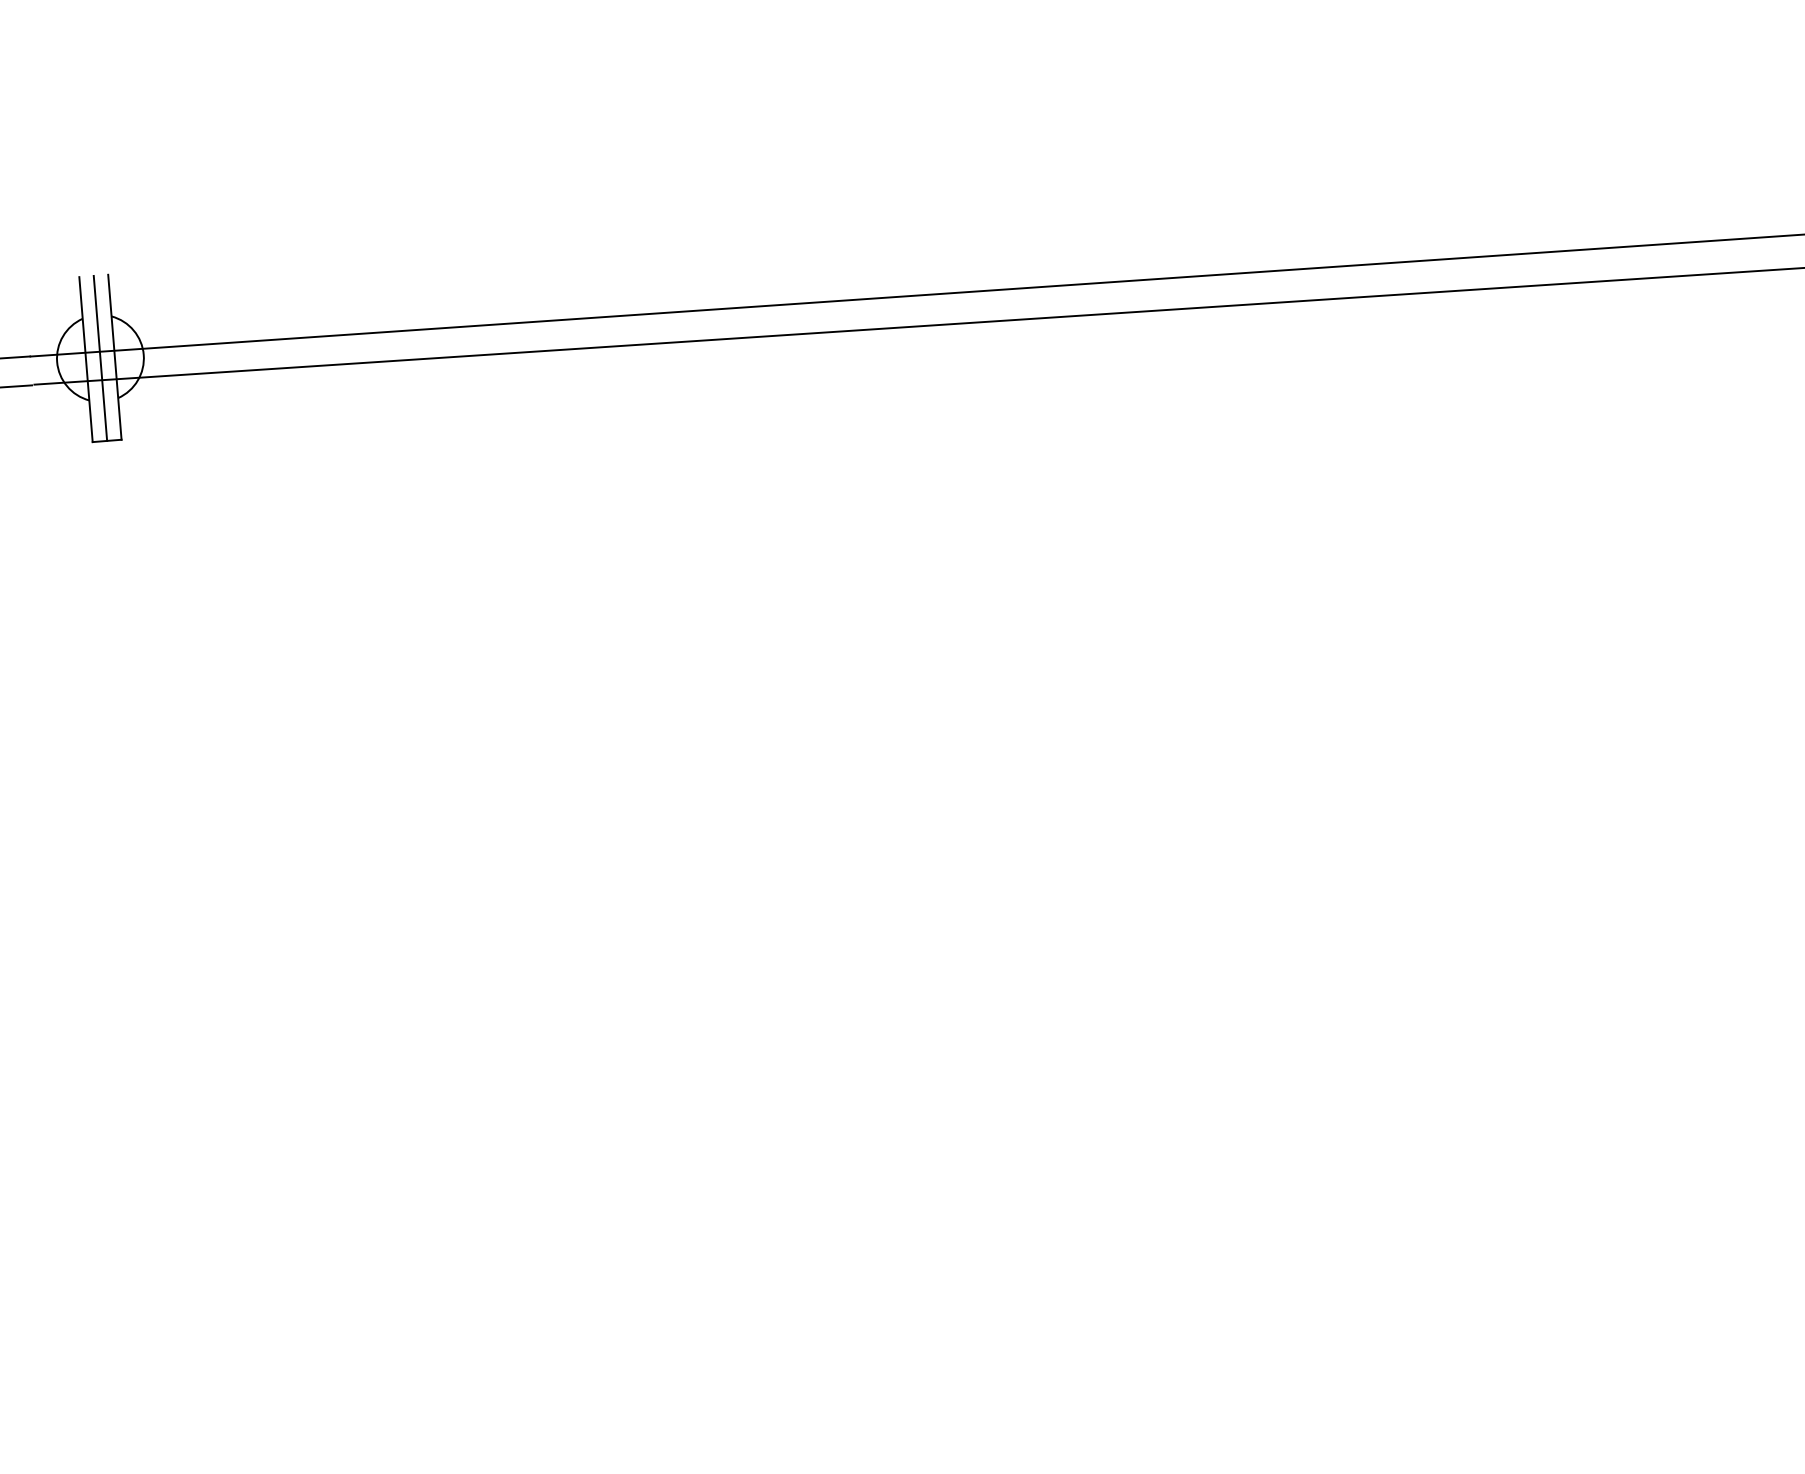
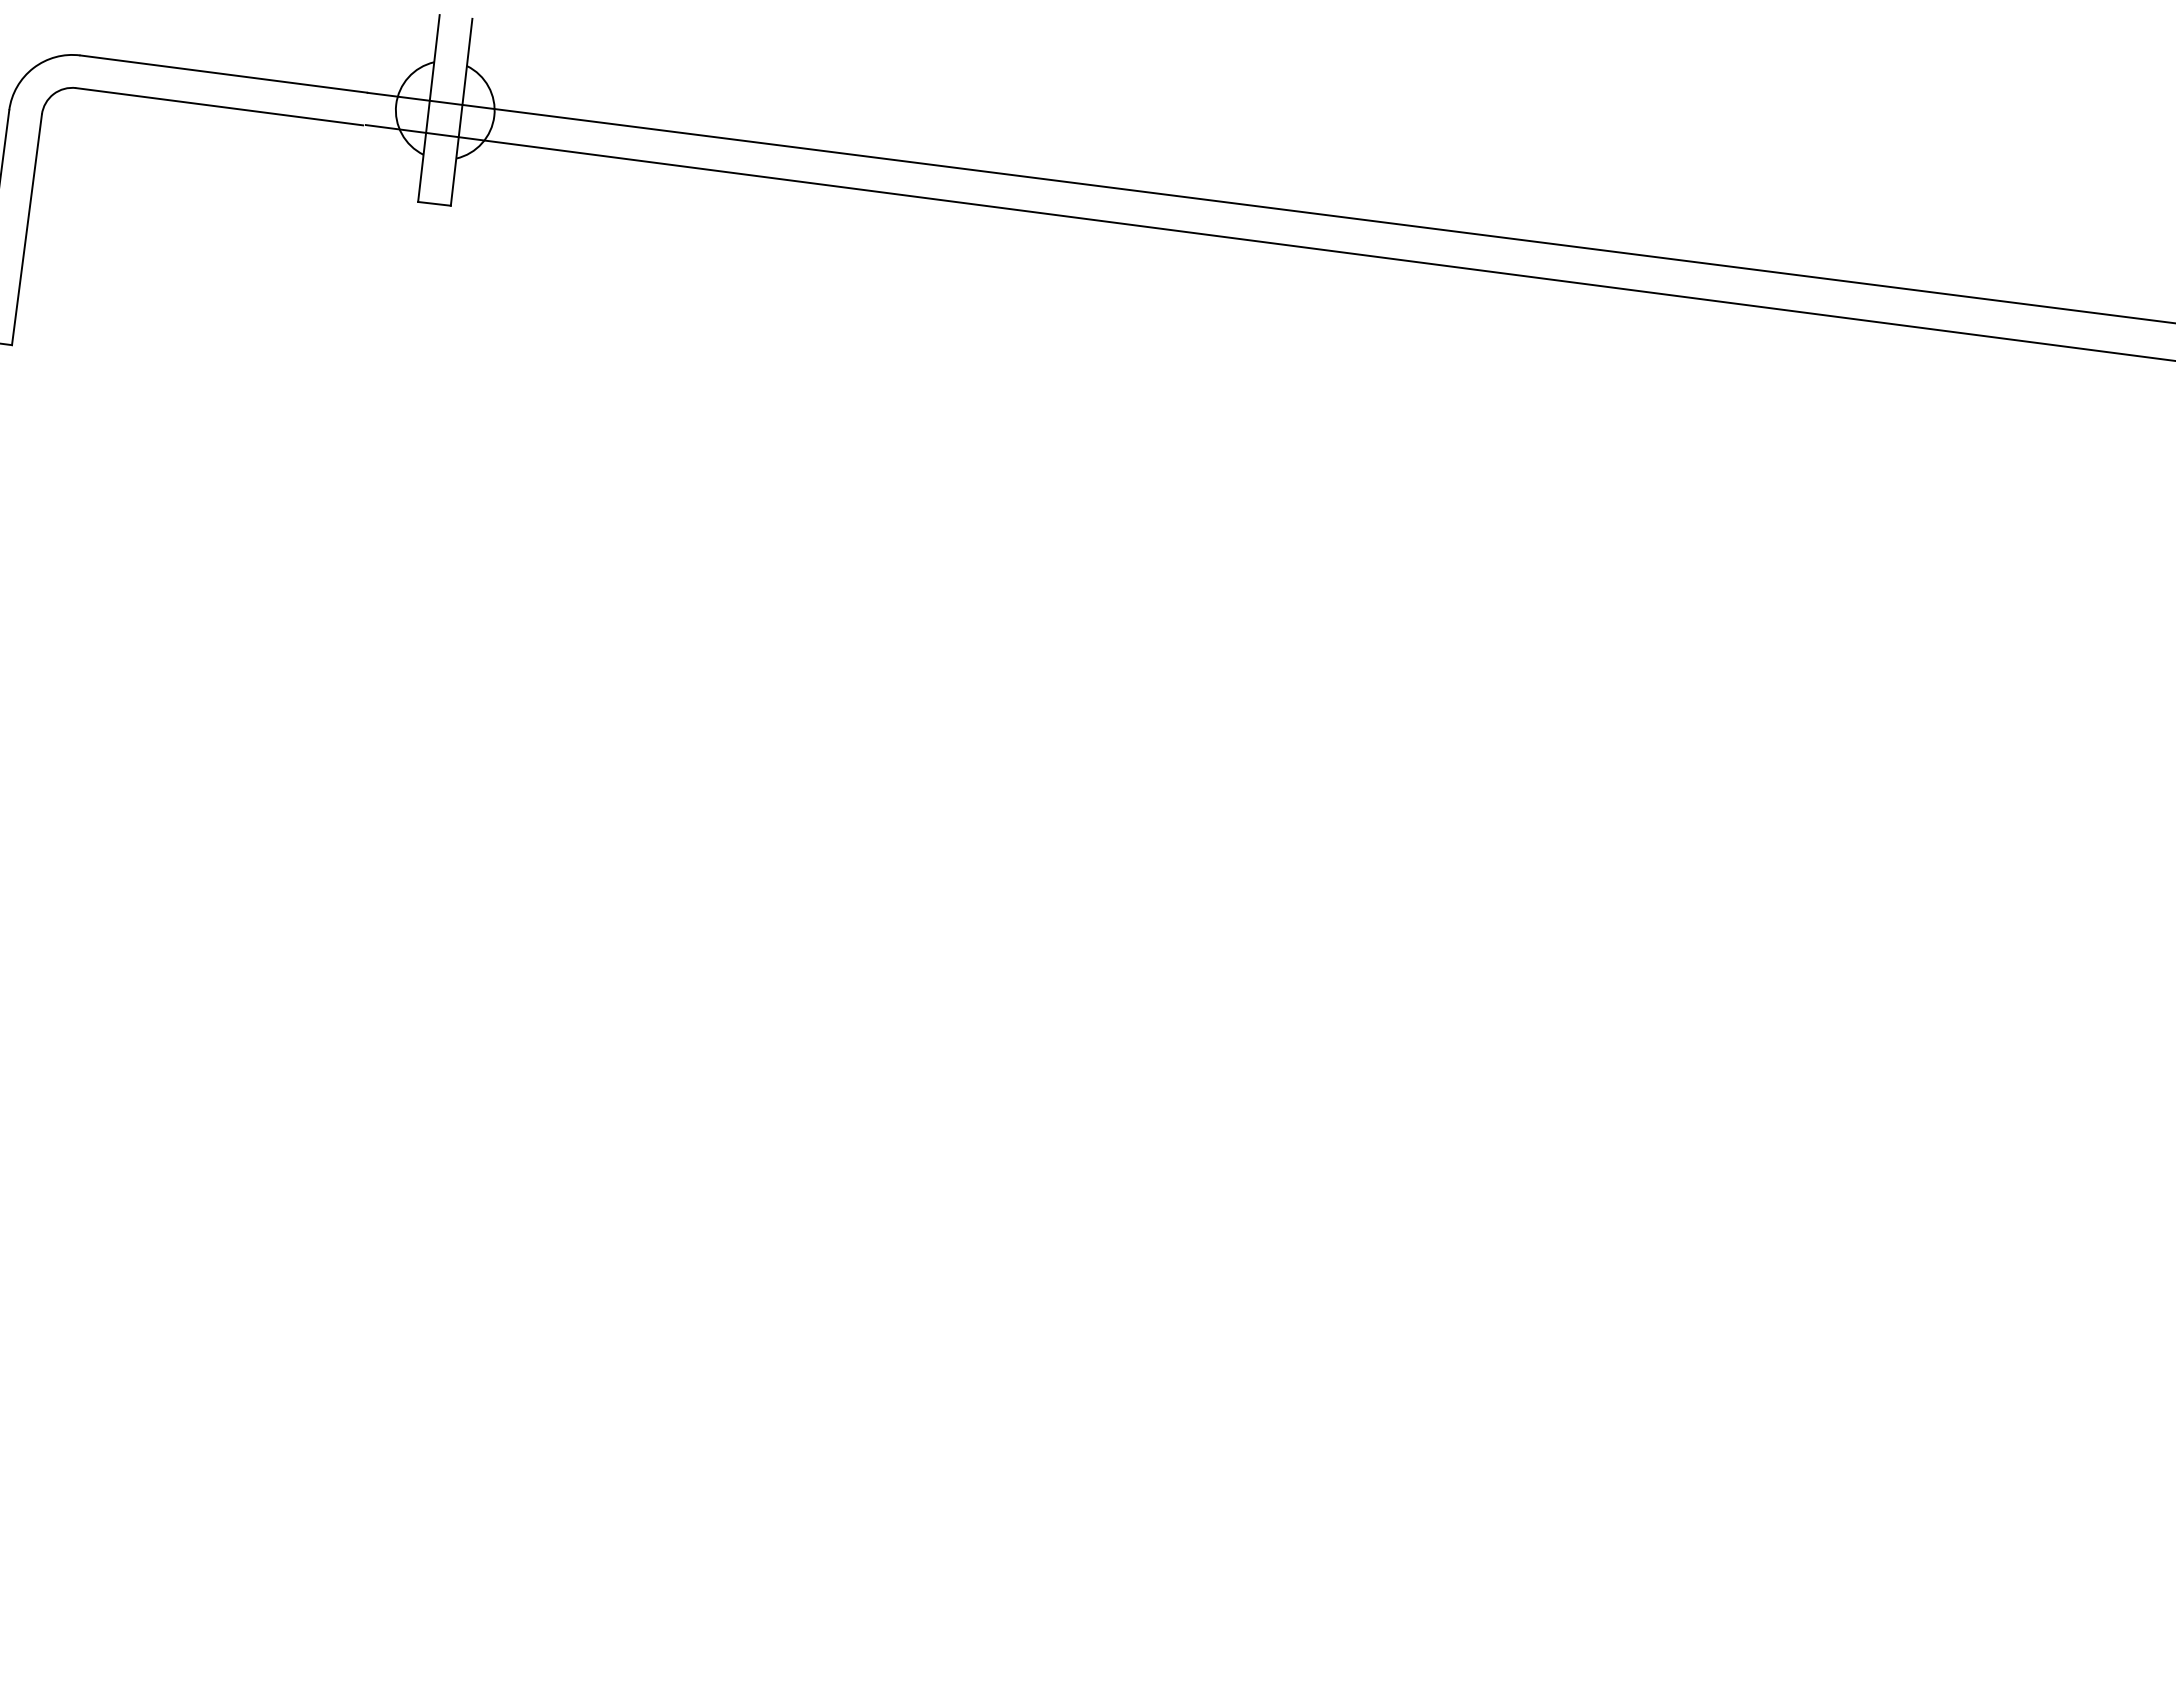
line: (100, 357) -> (445, 109), removed

